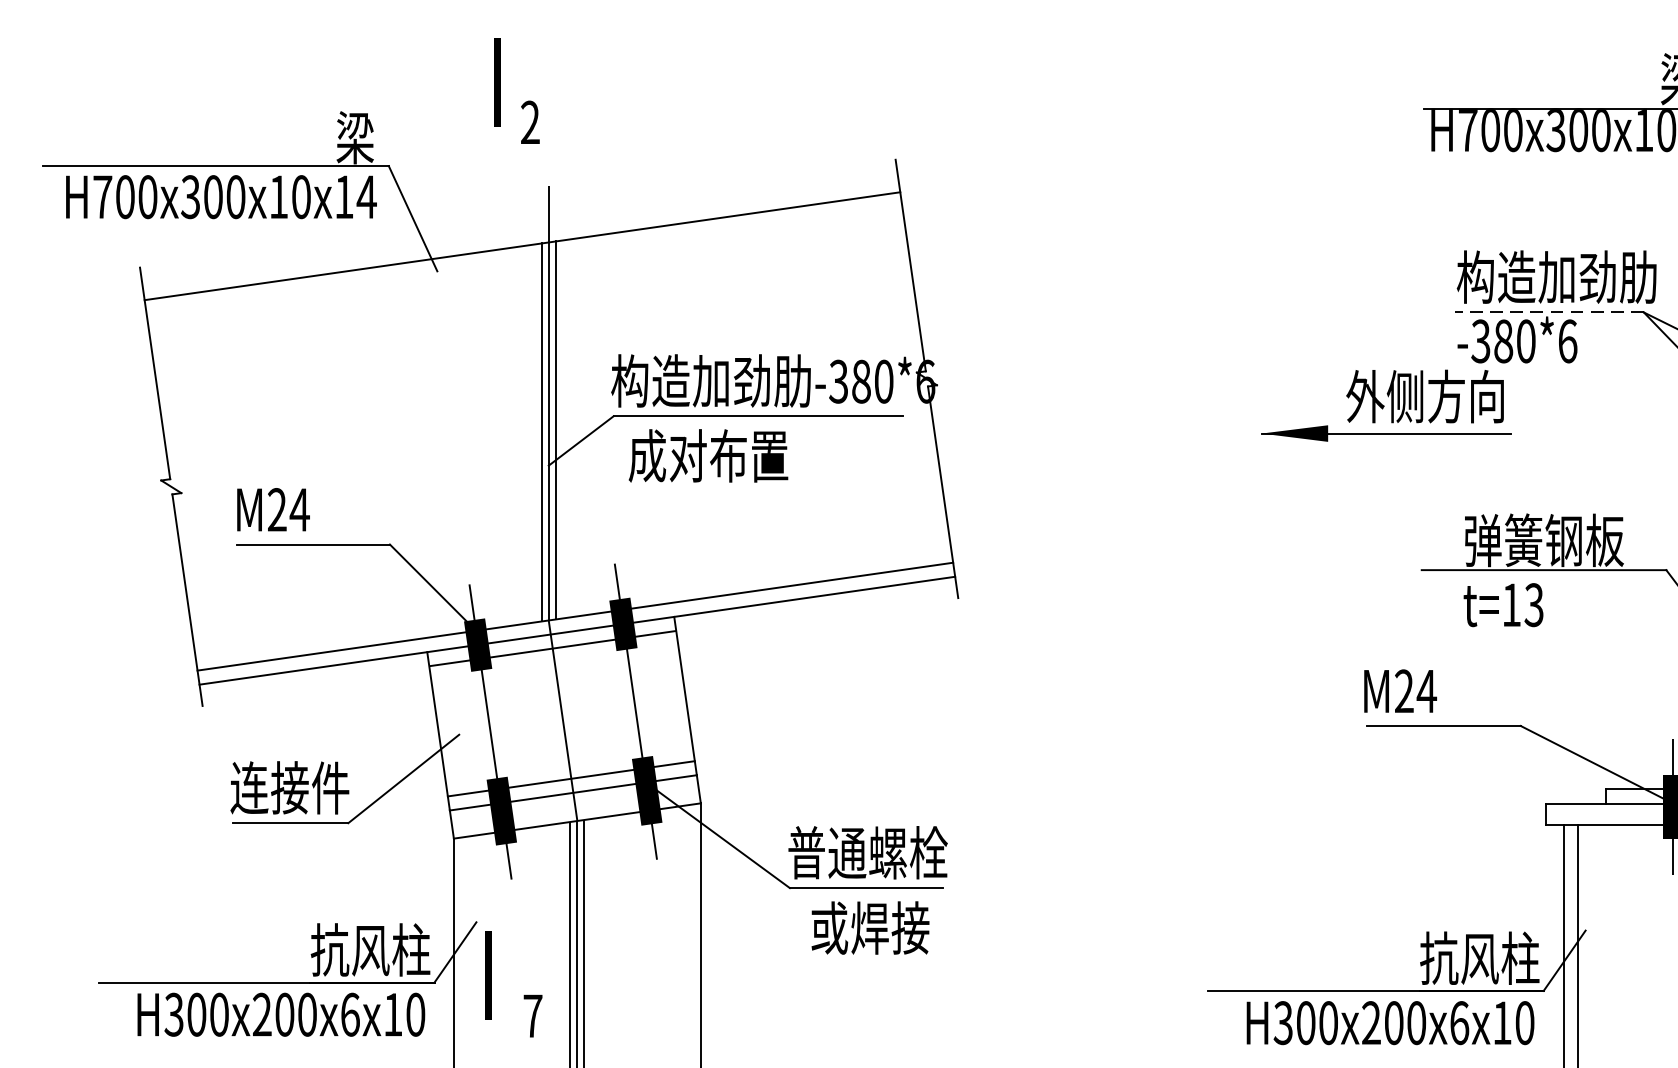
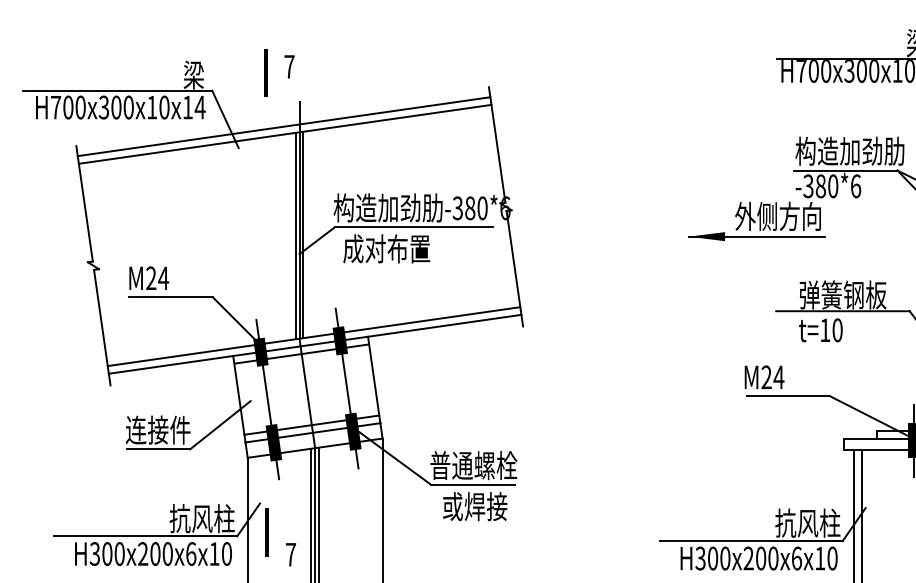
line: (497, 81) -> (265, 72), moved
text: (530, 121) -> (289, 66), 2 -> 7
line: (519, 231) -> (283, 126), added
line: (1548, 312) -> (845, 170), dashed -> solid
text: (1534, 605) -> (837, 330), t=13 -> t=10

